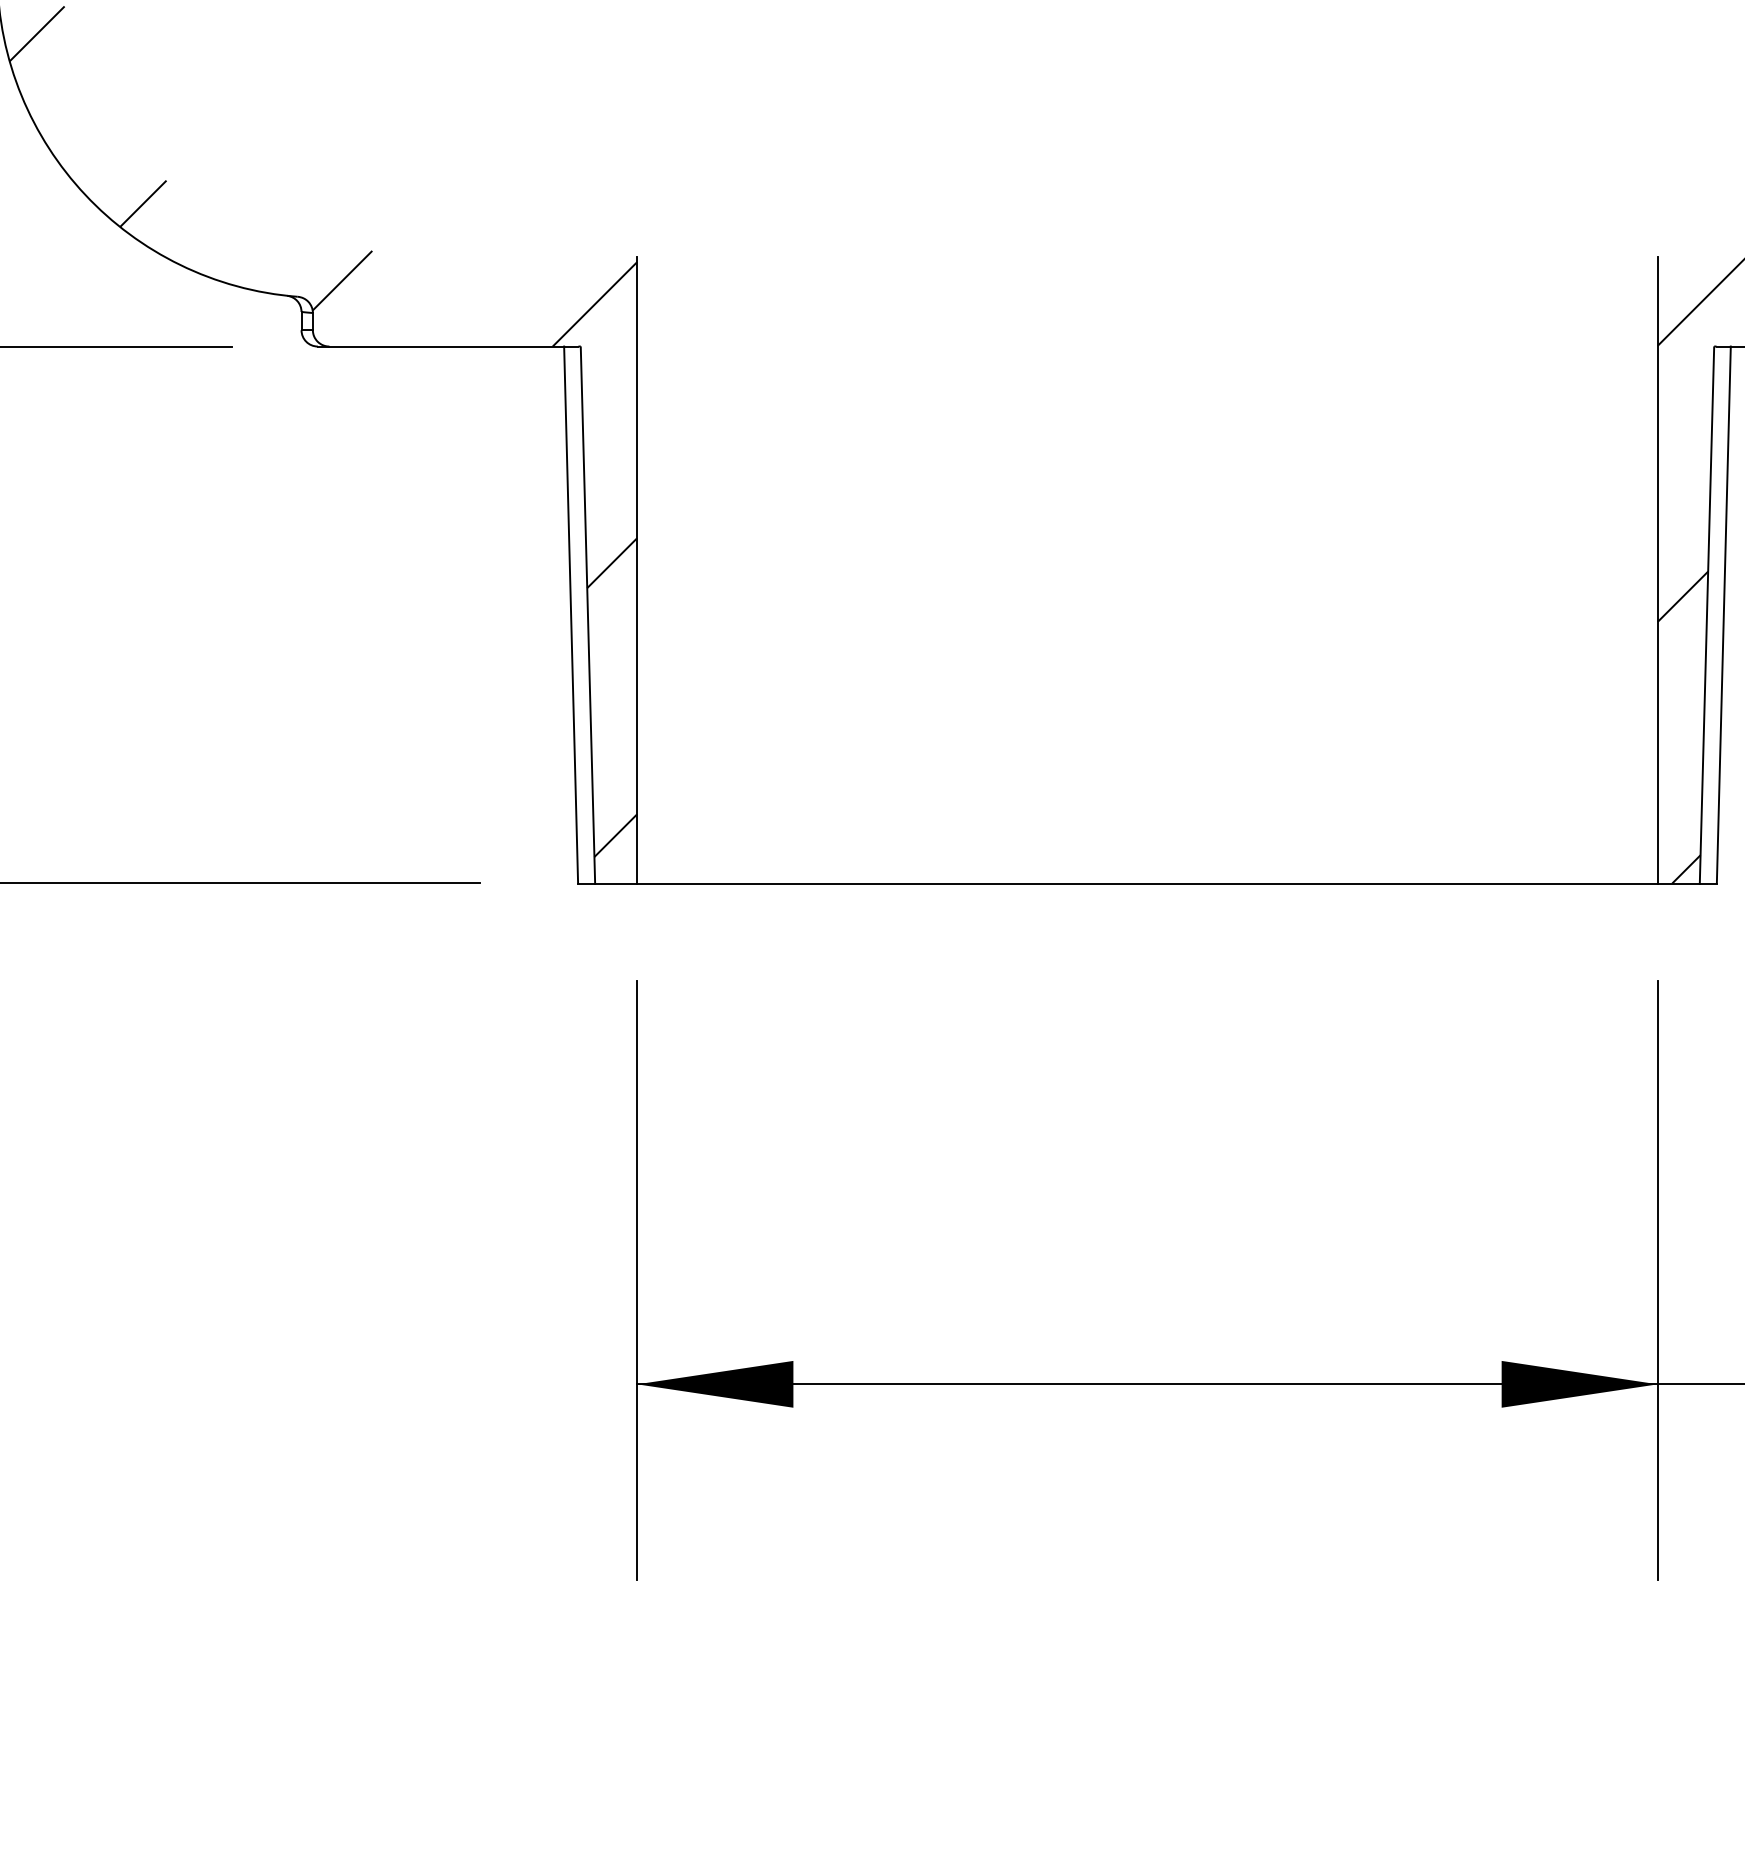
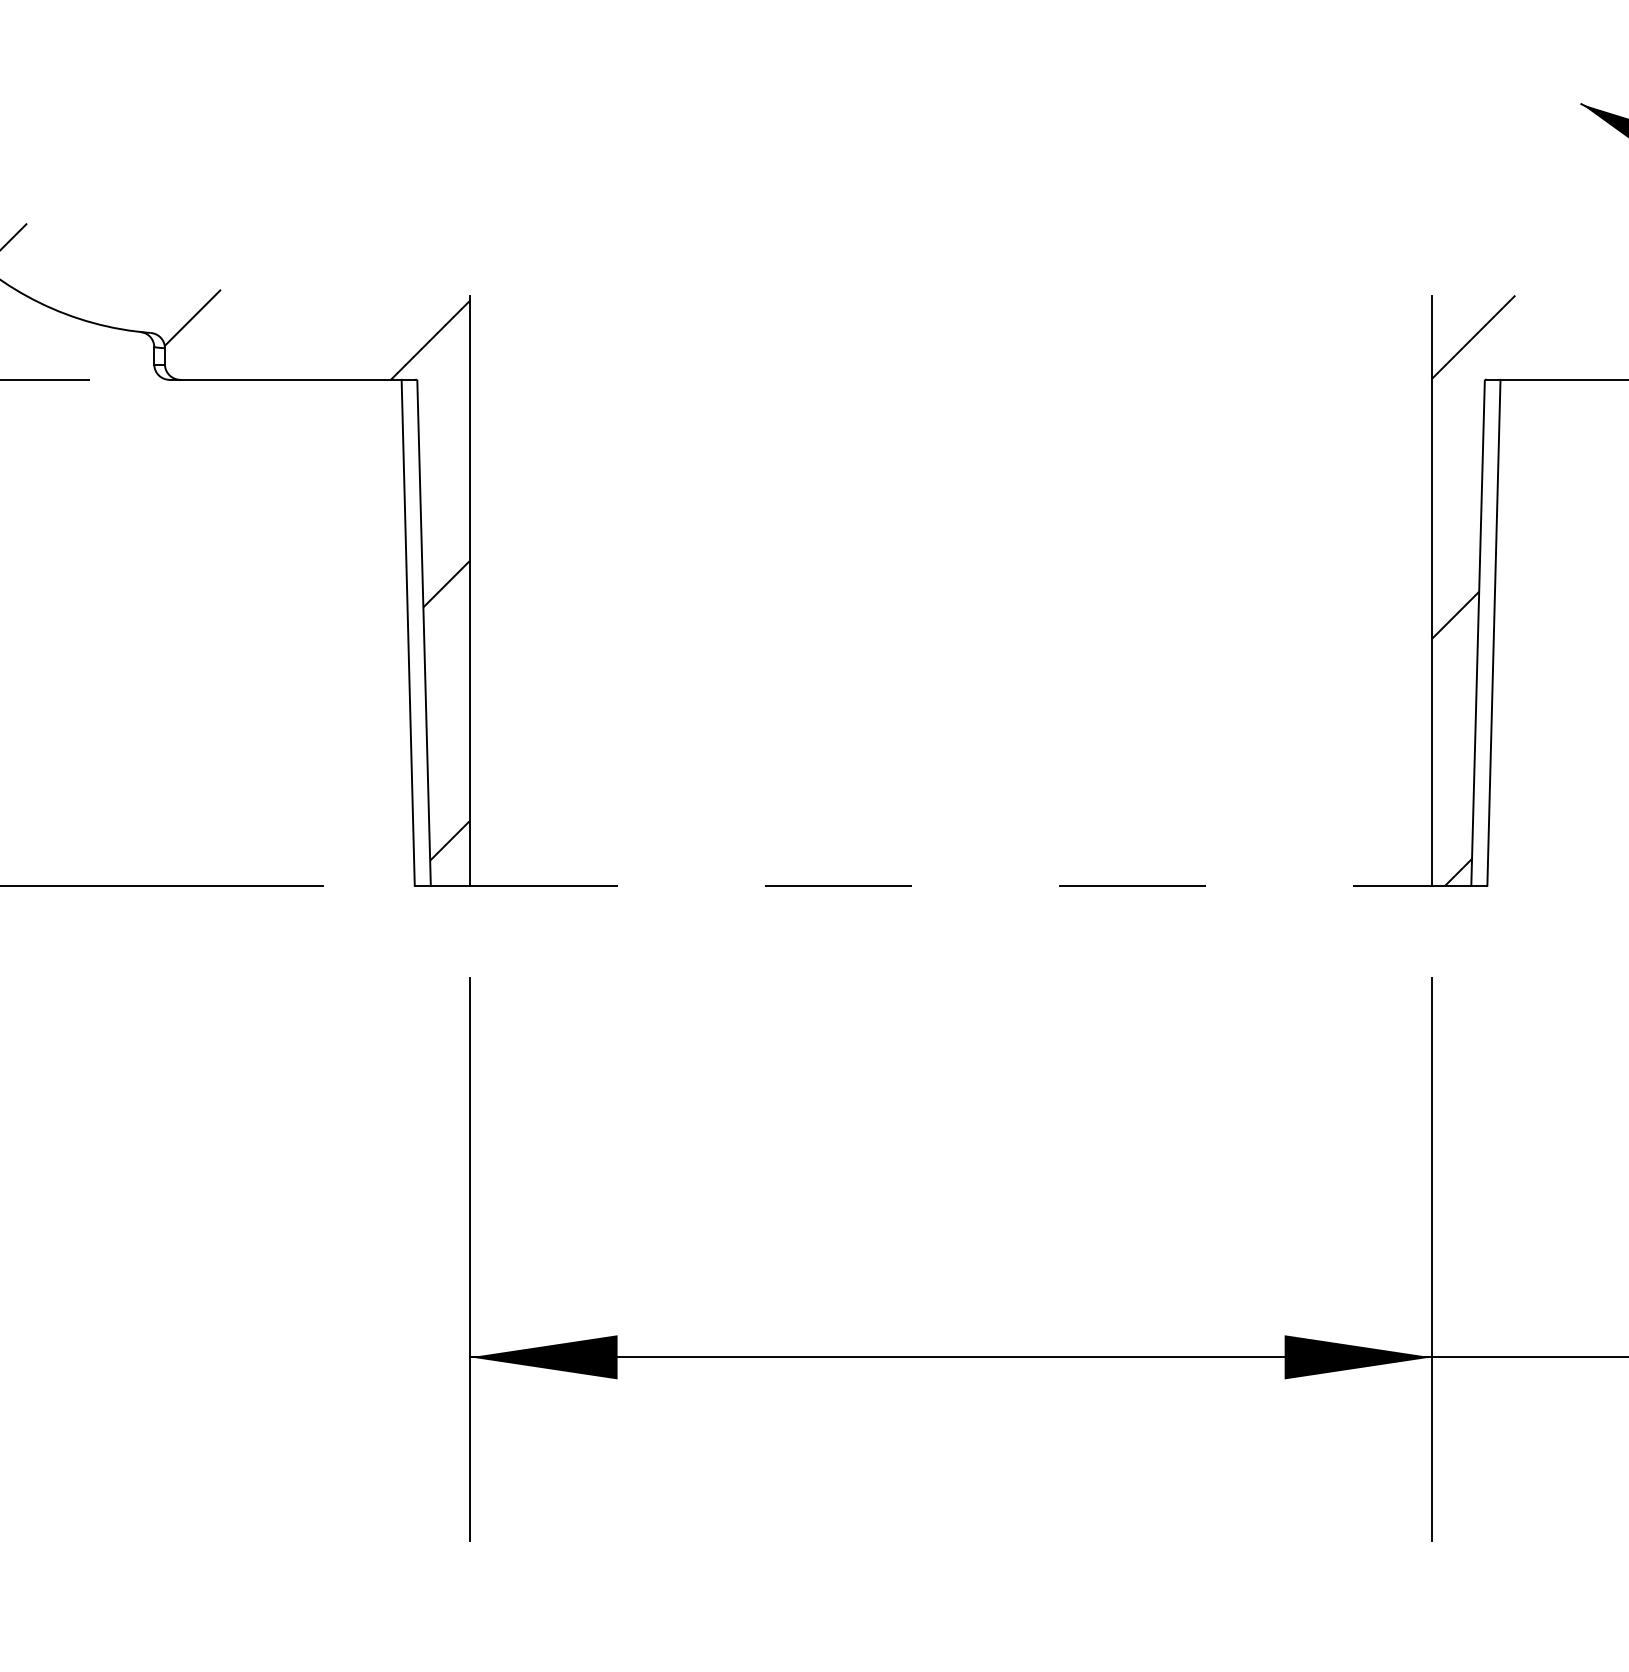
line: (1147, 883) -> (951, 885), solid -> dashed

